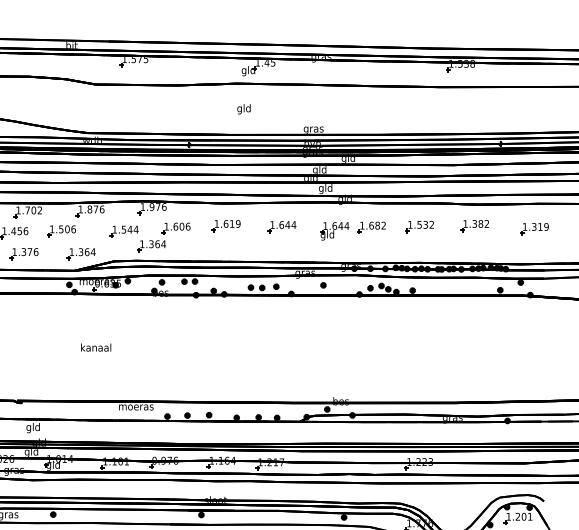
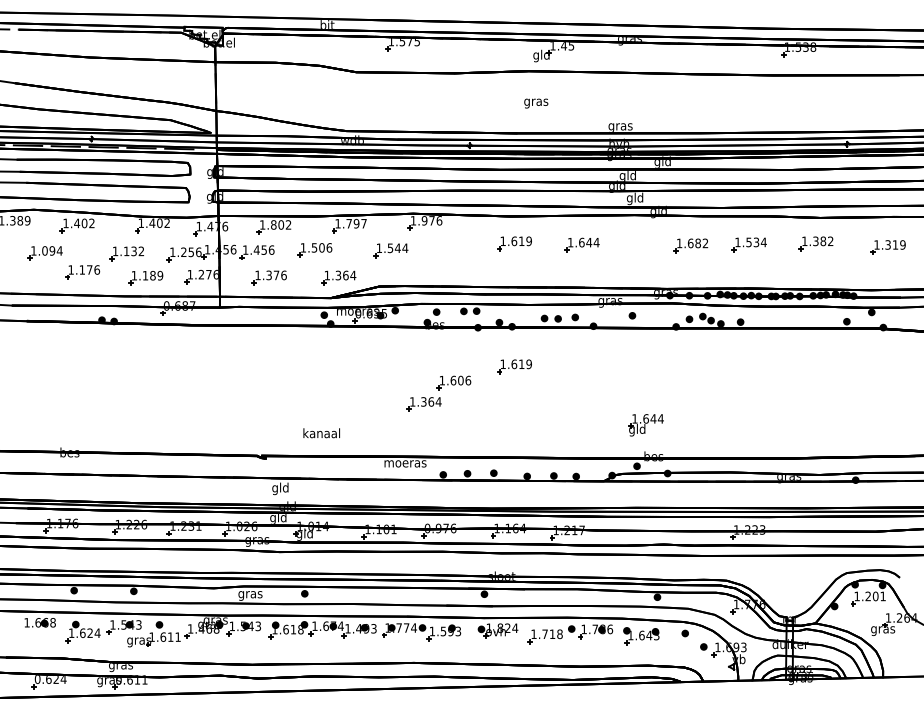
text: (244, 109) -> (536, 102), gld -> gras
text: (95, 209) -> (356, 223), 1.876 -> 1.797
text: (27, 210) -> (273, 224), 1.702 -> 1.802
text: (431, 224) -> (763, 242), 1.532 -> 1.534
part: (334, 231) -> (645, 425), moved
part: (163, 237) -> (438, 393), moved
part: (226, 327) -> (514, 366), added
text: (95, 347) -> (321, 433), moved

